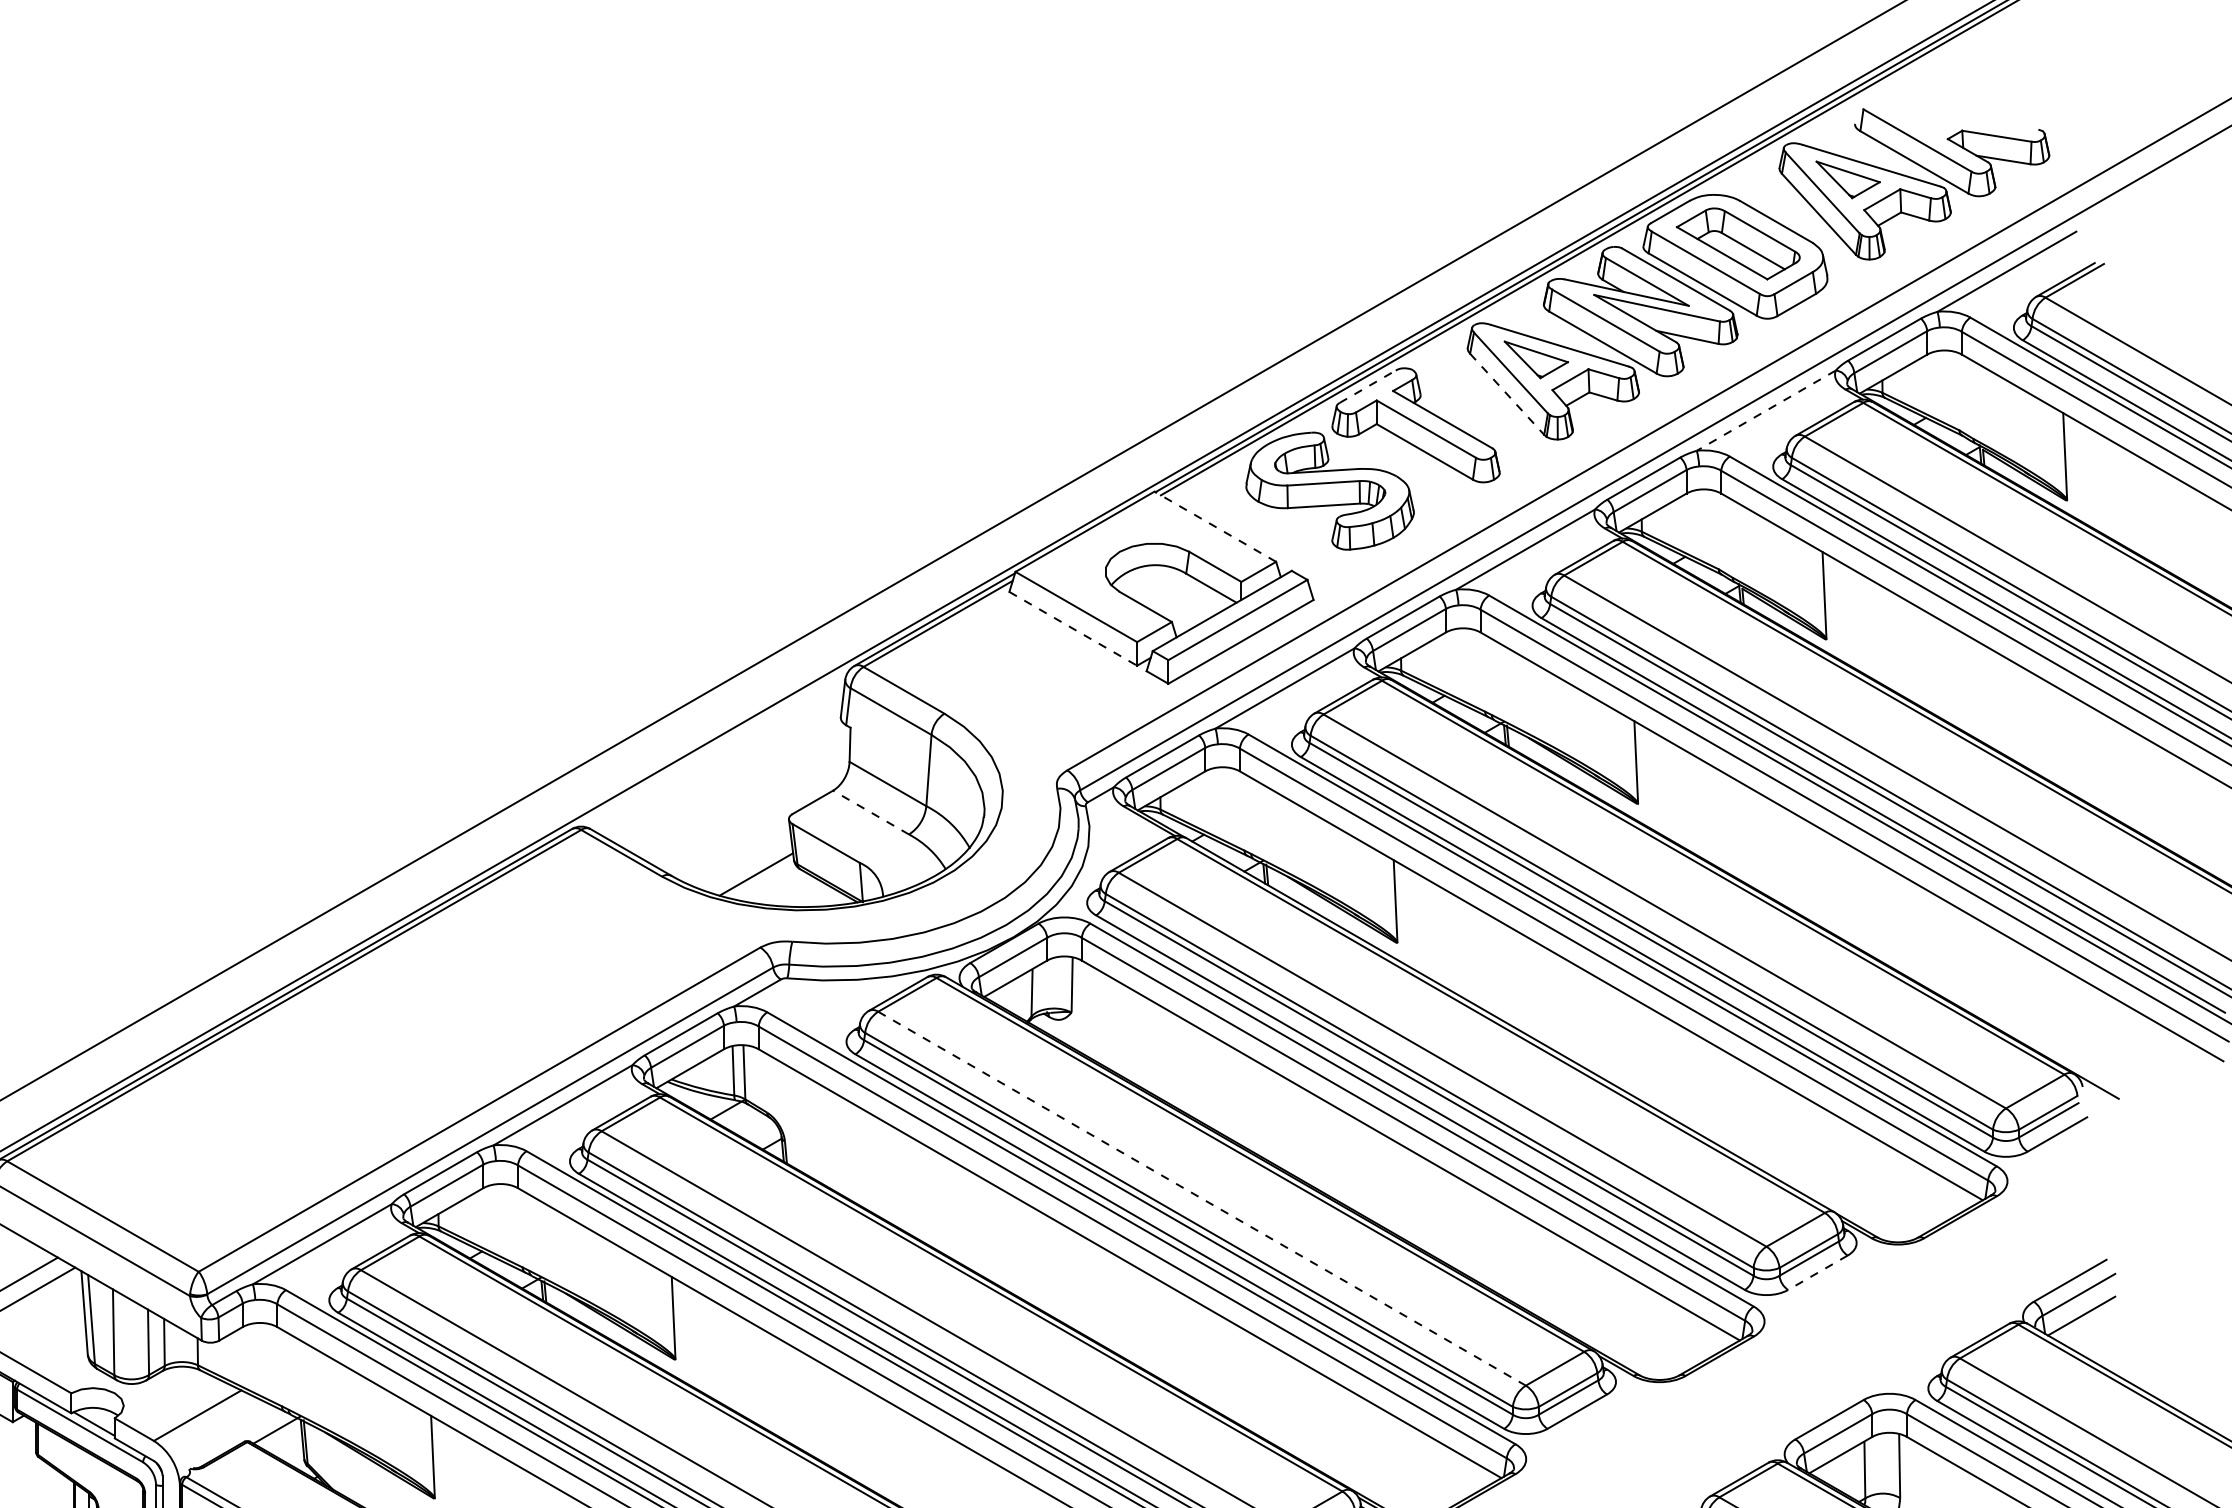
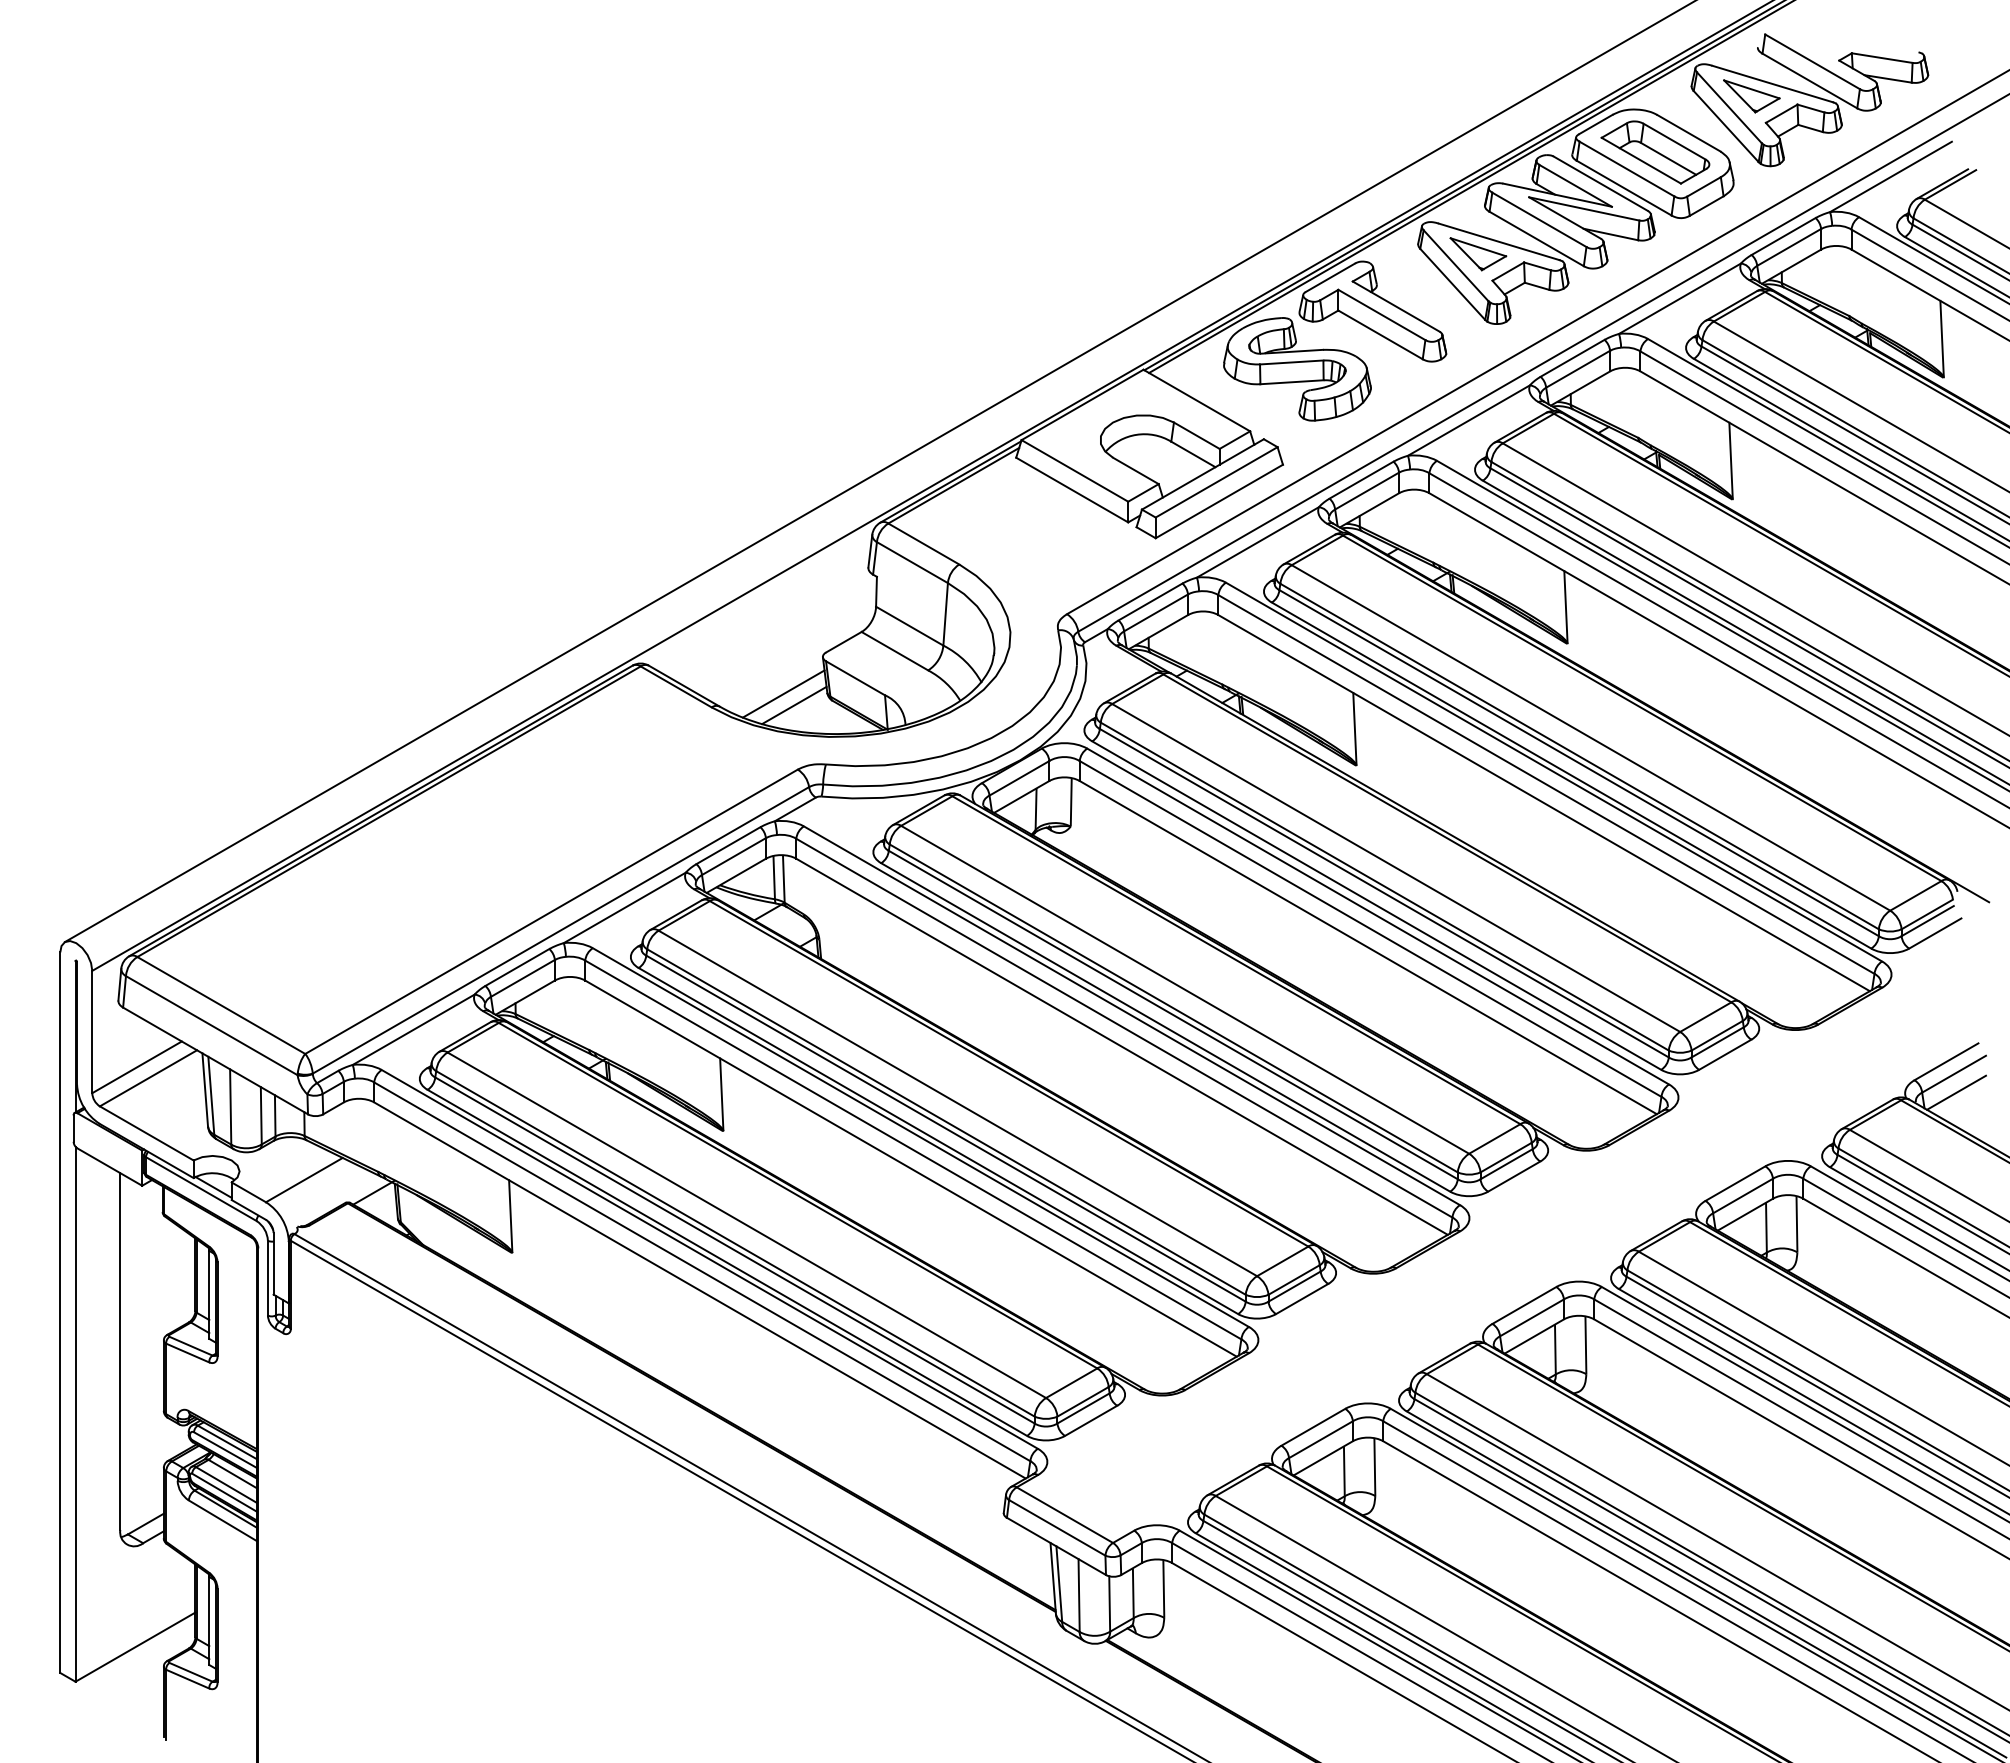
line: (1367, 386) -> (1330, 277), dashed -> solid
line: (1508, 394) -> (1453, 284), dashed -> solid
line: (1765, 411) -> (1679, 299), dashed -> solid
line: (1214, 526) -> (1196, 400), dashed -> solid
line: (1073, 629) -> (1072, 490), dashed -> solid
line: (870, 811) -> (894, 650), dashed -> solid
line: (744, 860) -> (783, 693), added
line: (1202, 1198) -> (1185, 989), dashed -> solid
line: (1817, 1273) -> (1724, 1055), dashed -> solid

